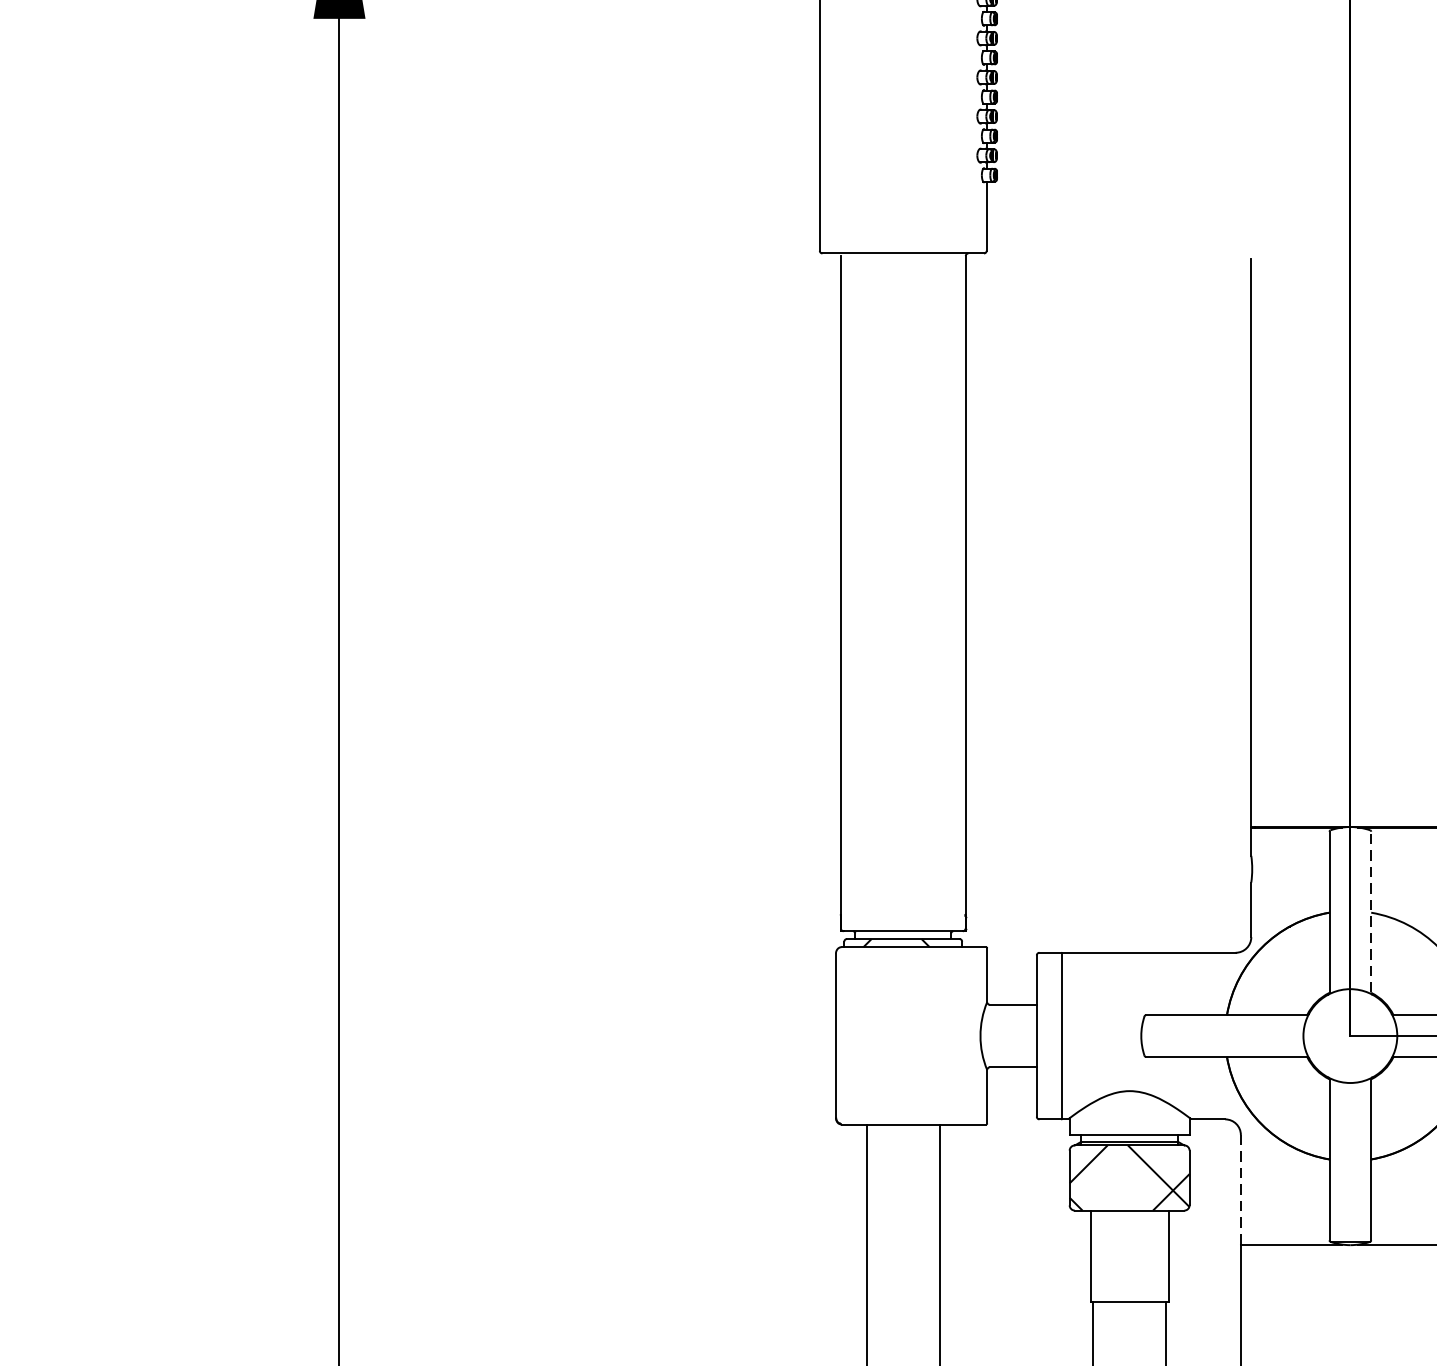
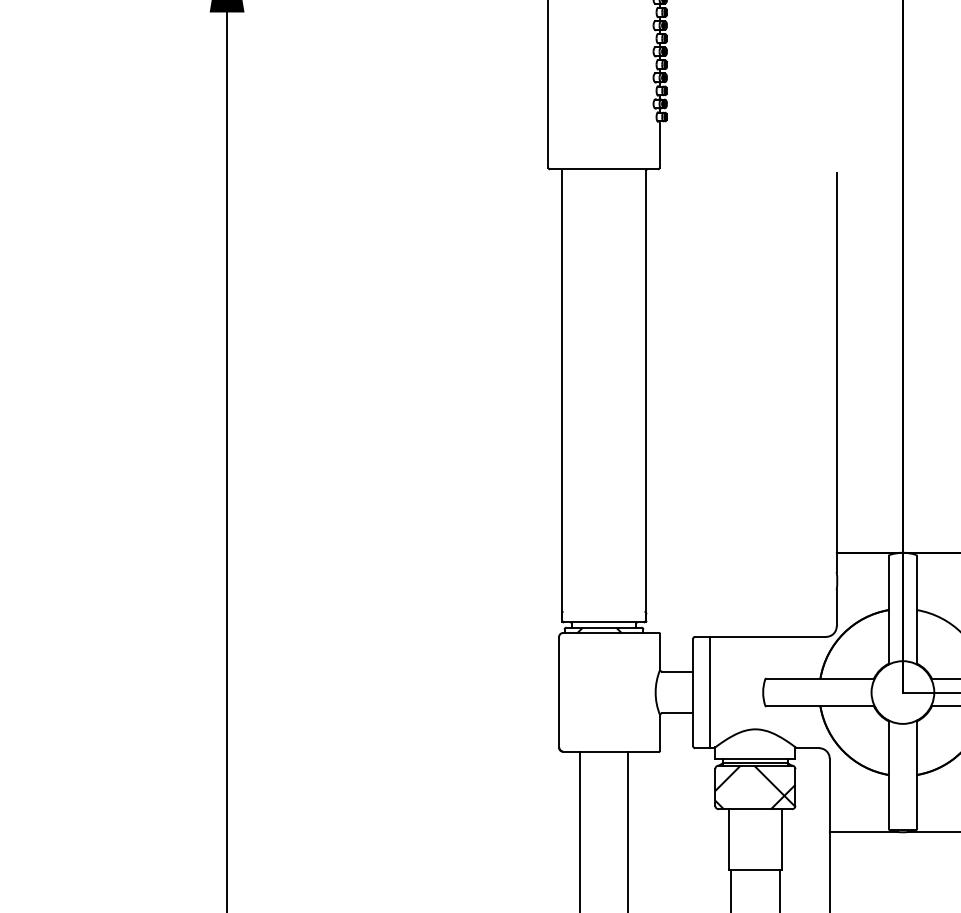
line: (1370, 911) -> (916, 609), dashed -> solid
line: (1240, 1190) -> (829, 795), dashed -> solid

